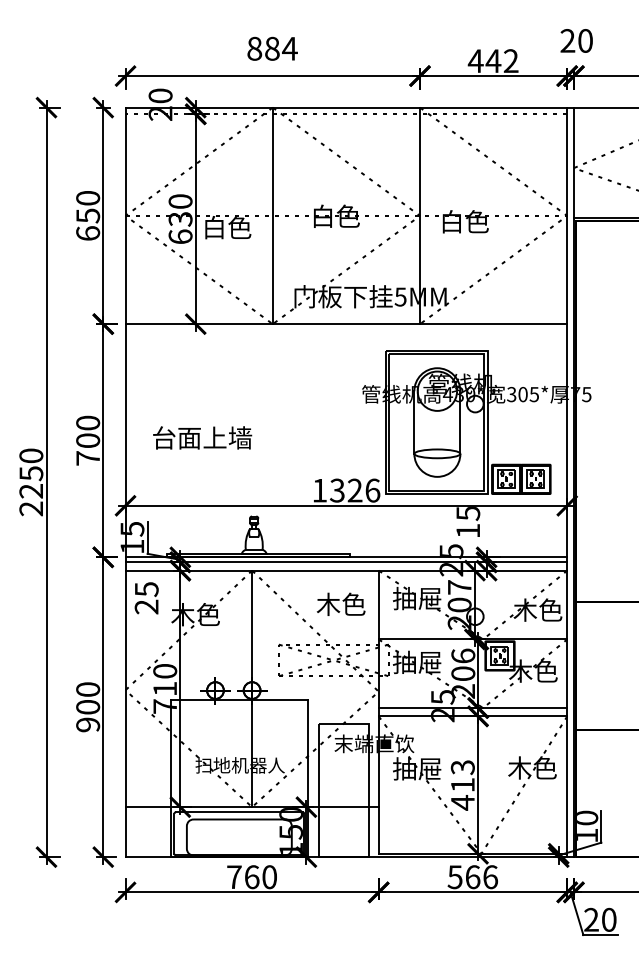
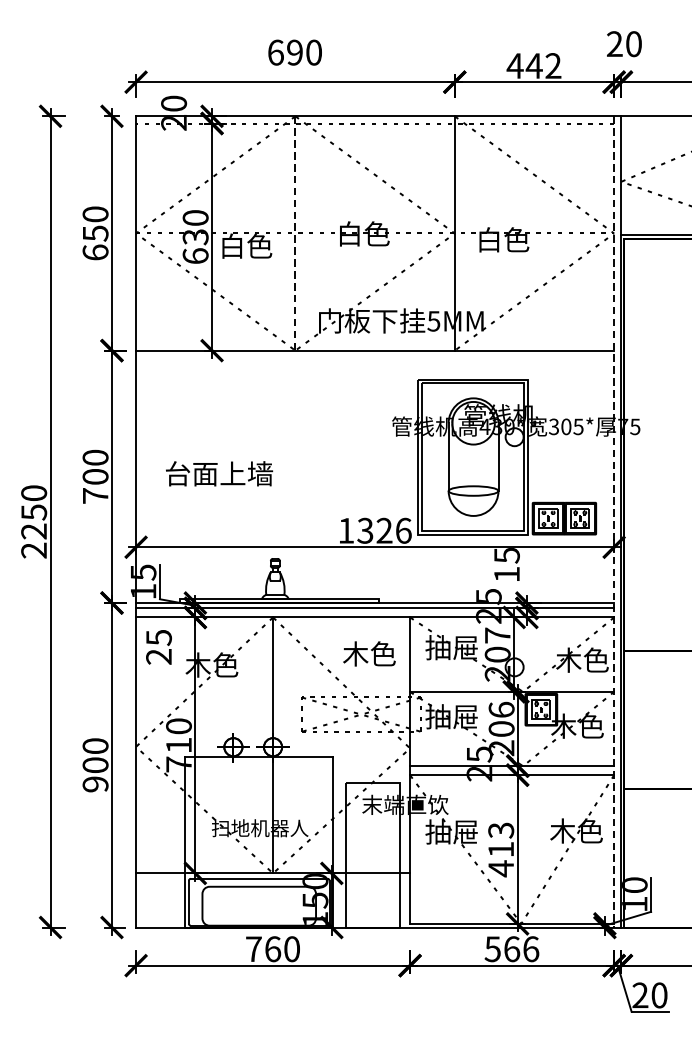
text: (272, 48) -> (295, 52), 884 -> 690
line: (272, 216) -> (295, 234), solid -> dashed
line: (567, 482) -> (614, 522), solid -> dashed

